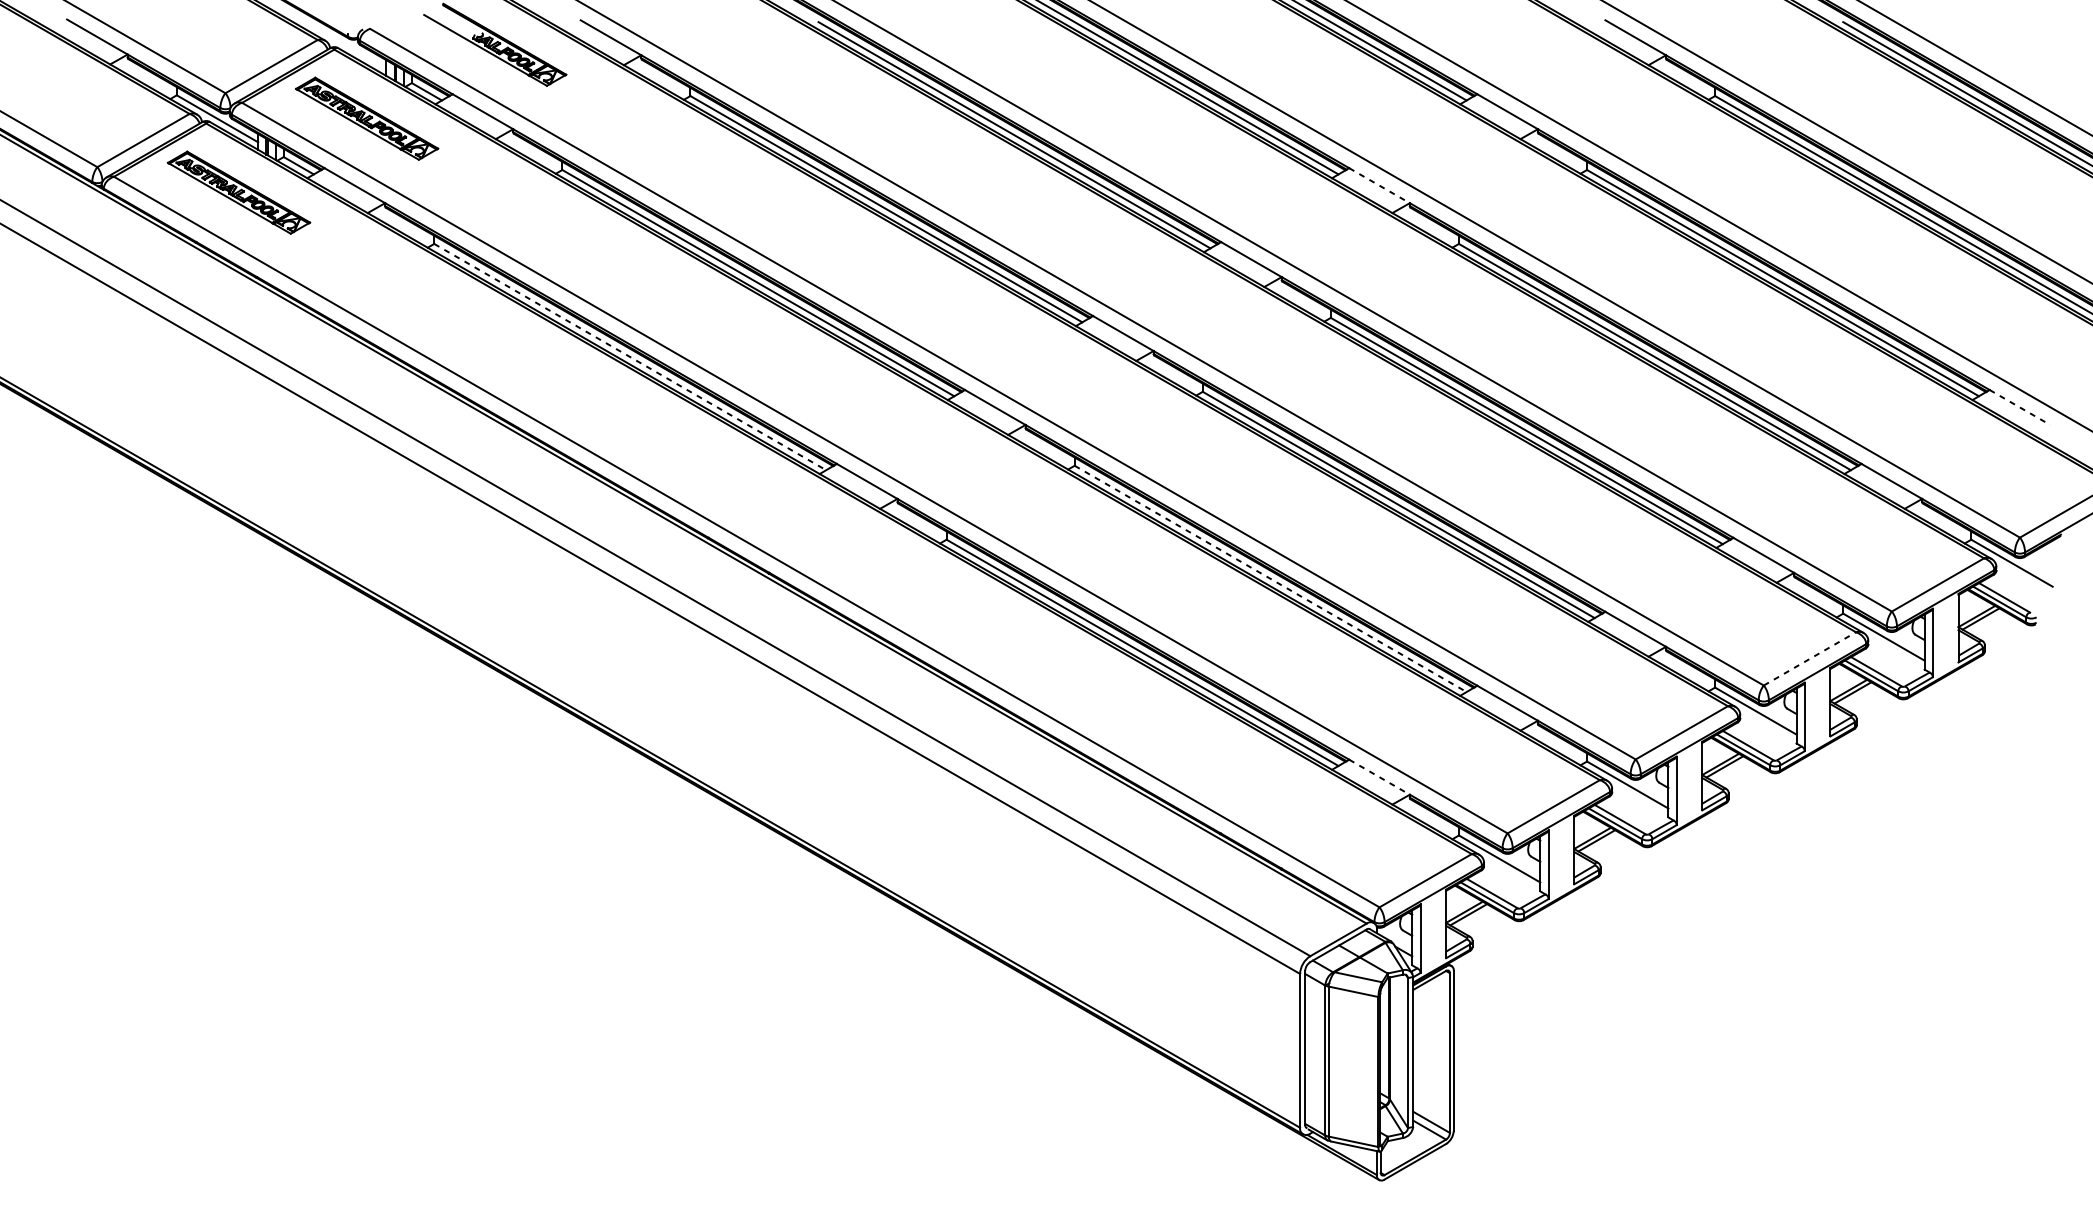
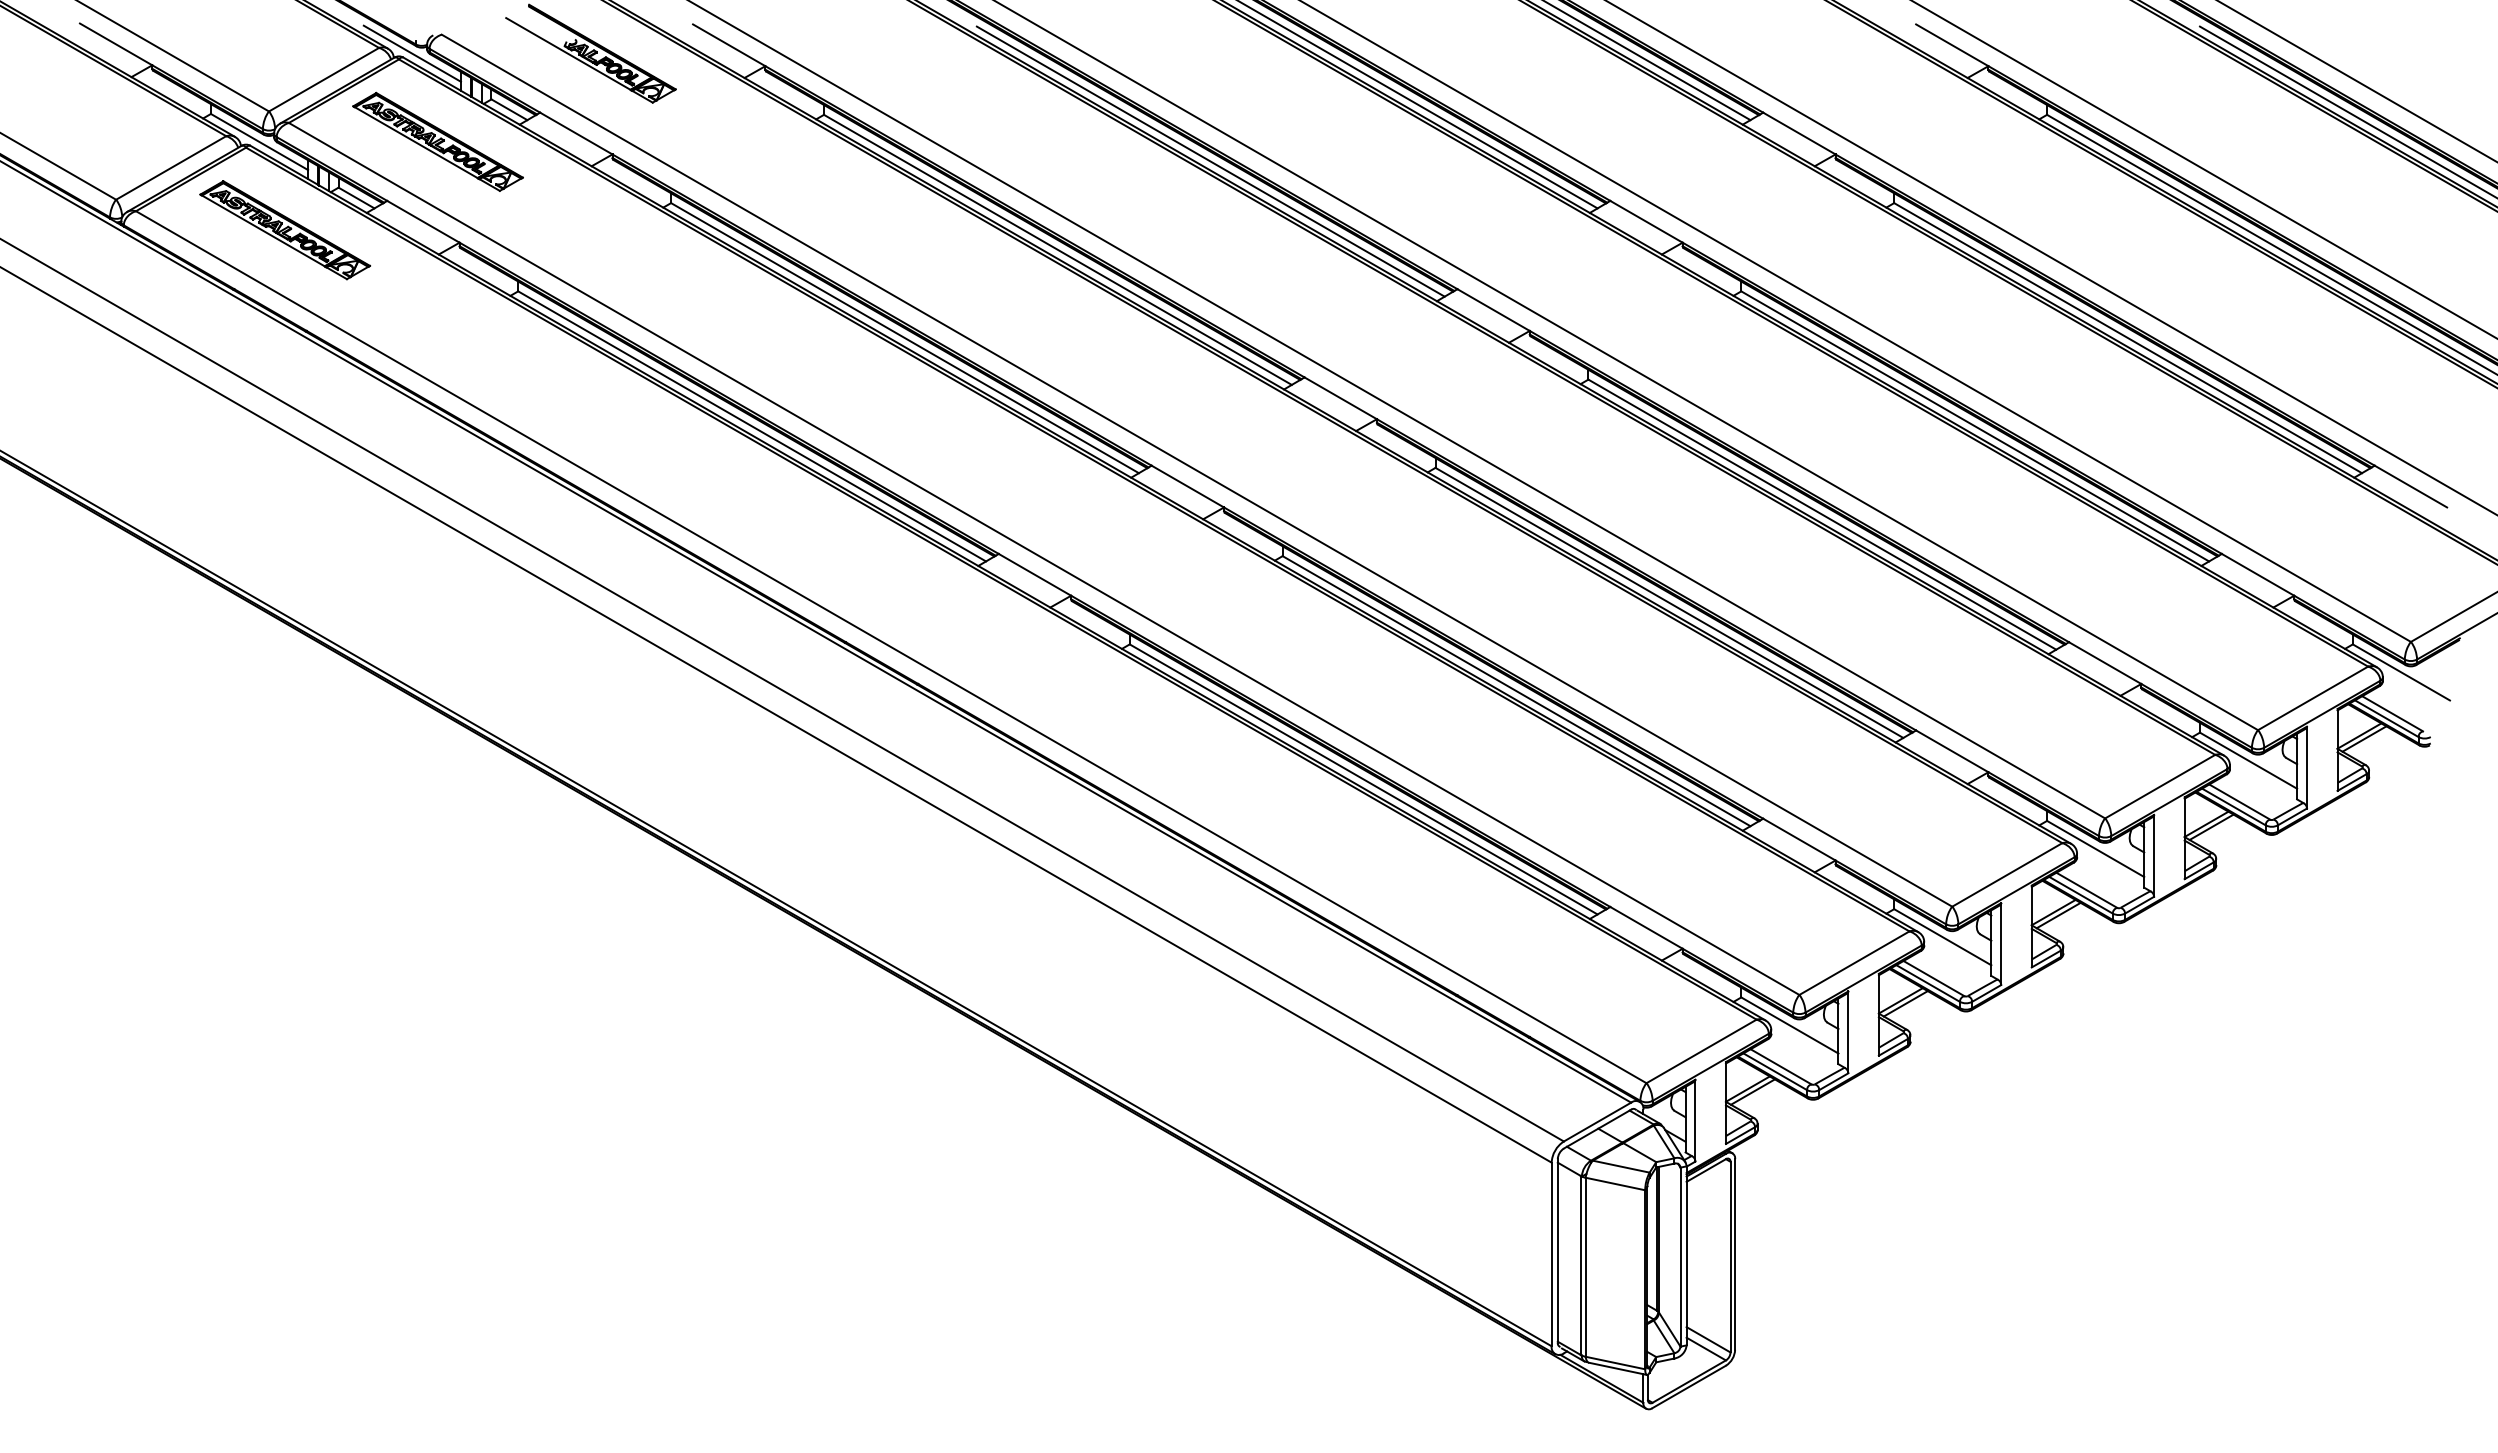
line: (344, 44) -> (411, 53), added
line: (1379, 185) -> (1646, 221), dashed -> solid
line: (630, 357) -> (752, 426), dashed -> solid
line: (2019, 407) -> (2410, 486), dashed -> solid
line: (1271, 579) -> (1517, 691), dashed -> solid
line: (1810, 658) -> (2160, 786), dashed -> solid
line: (1379, 776) -> (1646, 927), dashed -> solid

